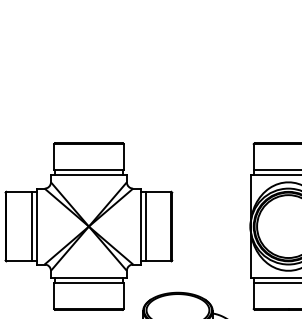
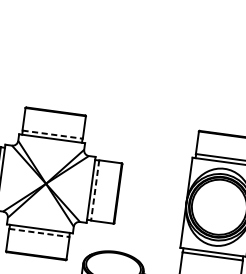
line: (88, 170) -> (52, 135), solid -> dashed
line: (145, 226) -> (95, 190), solid -> dashed
line: (88, 283) -> (38, 233), solid -> dashed

